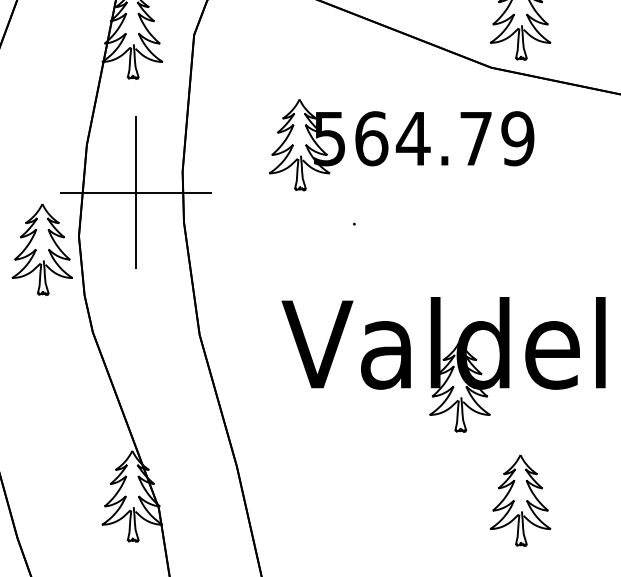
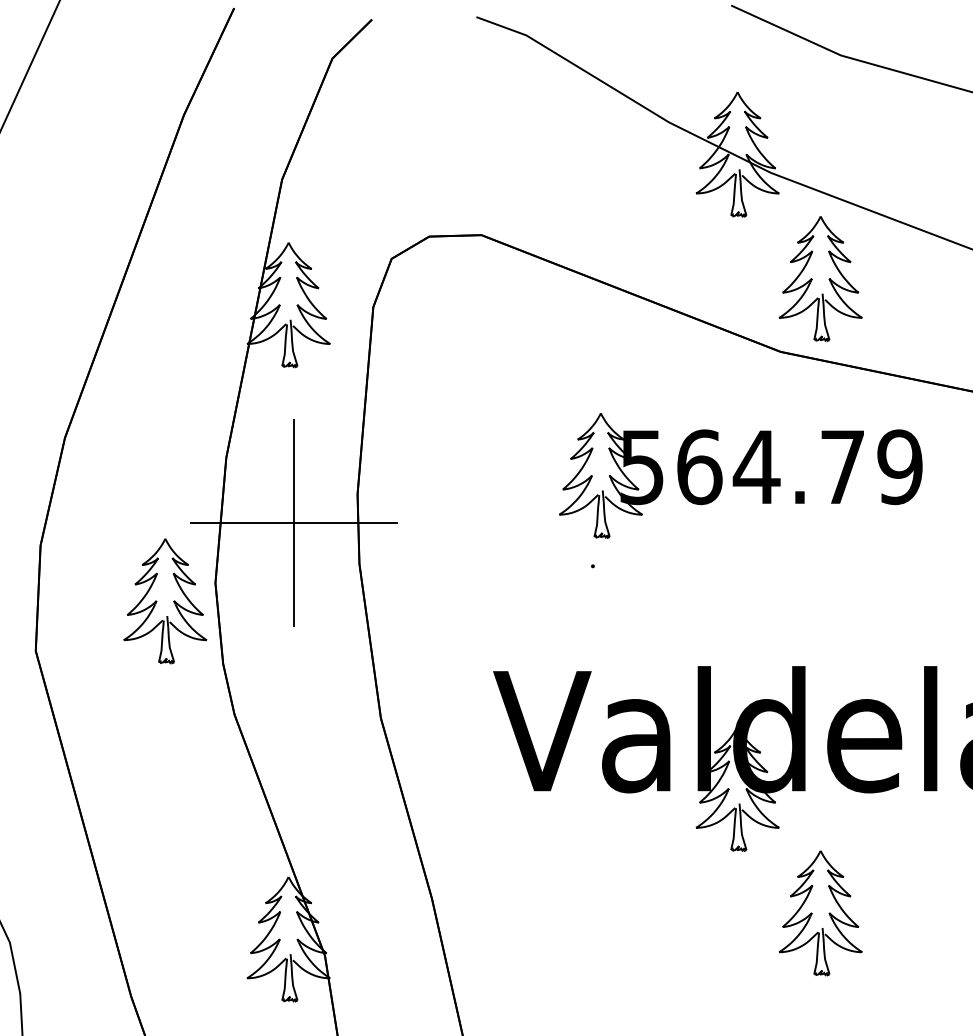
part: (401, 144) -> (740, 475), moved
part: (520, 500) -> (820, 913), moved

